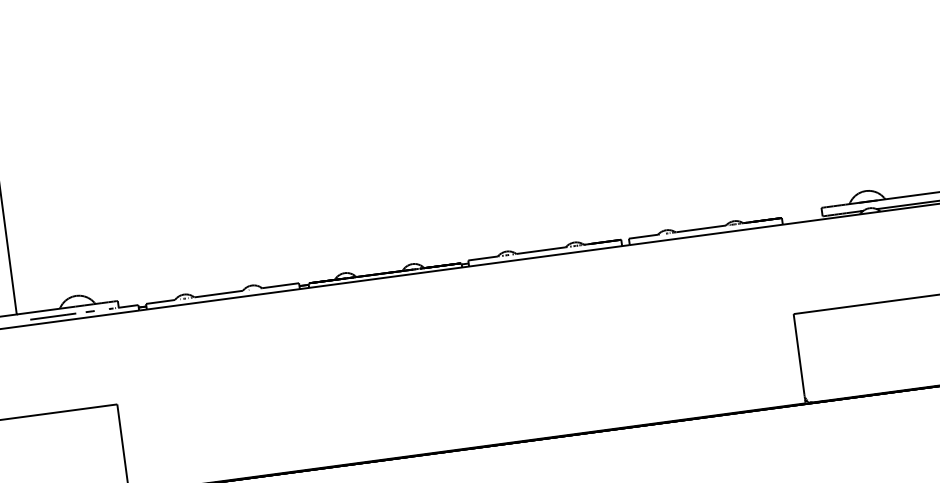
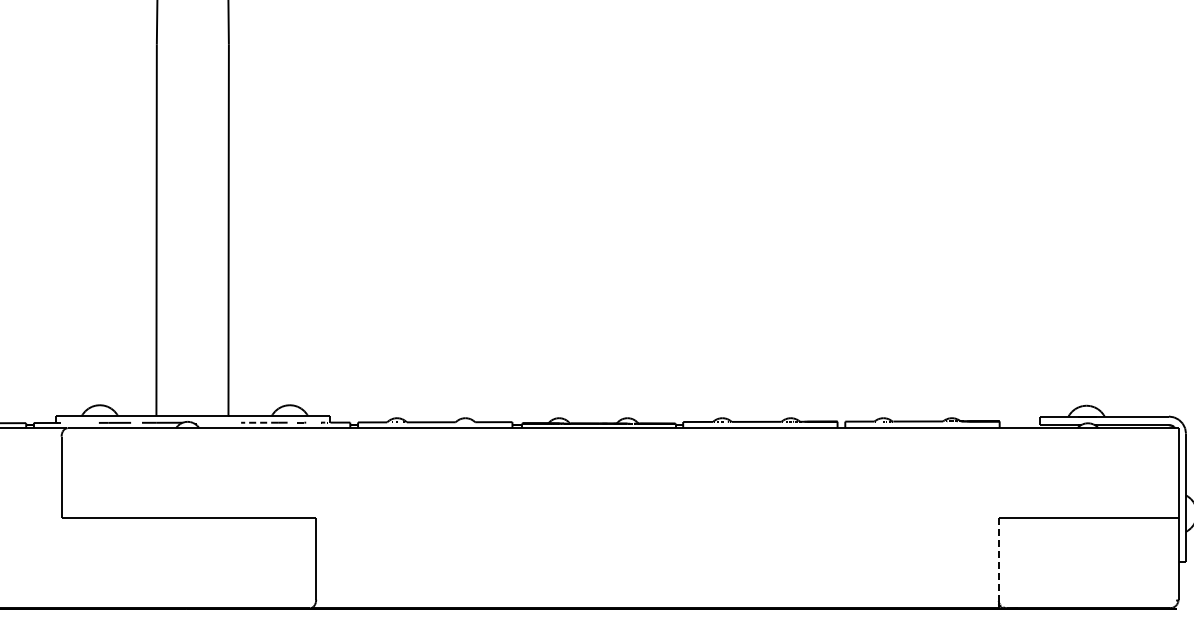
line: (48, 317) -> (259, 422), solid -> dashed
line: (798, 354) -> (998, 558), solid -> dashed

